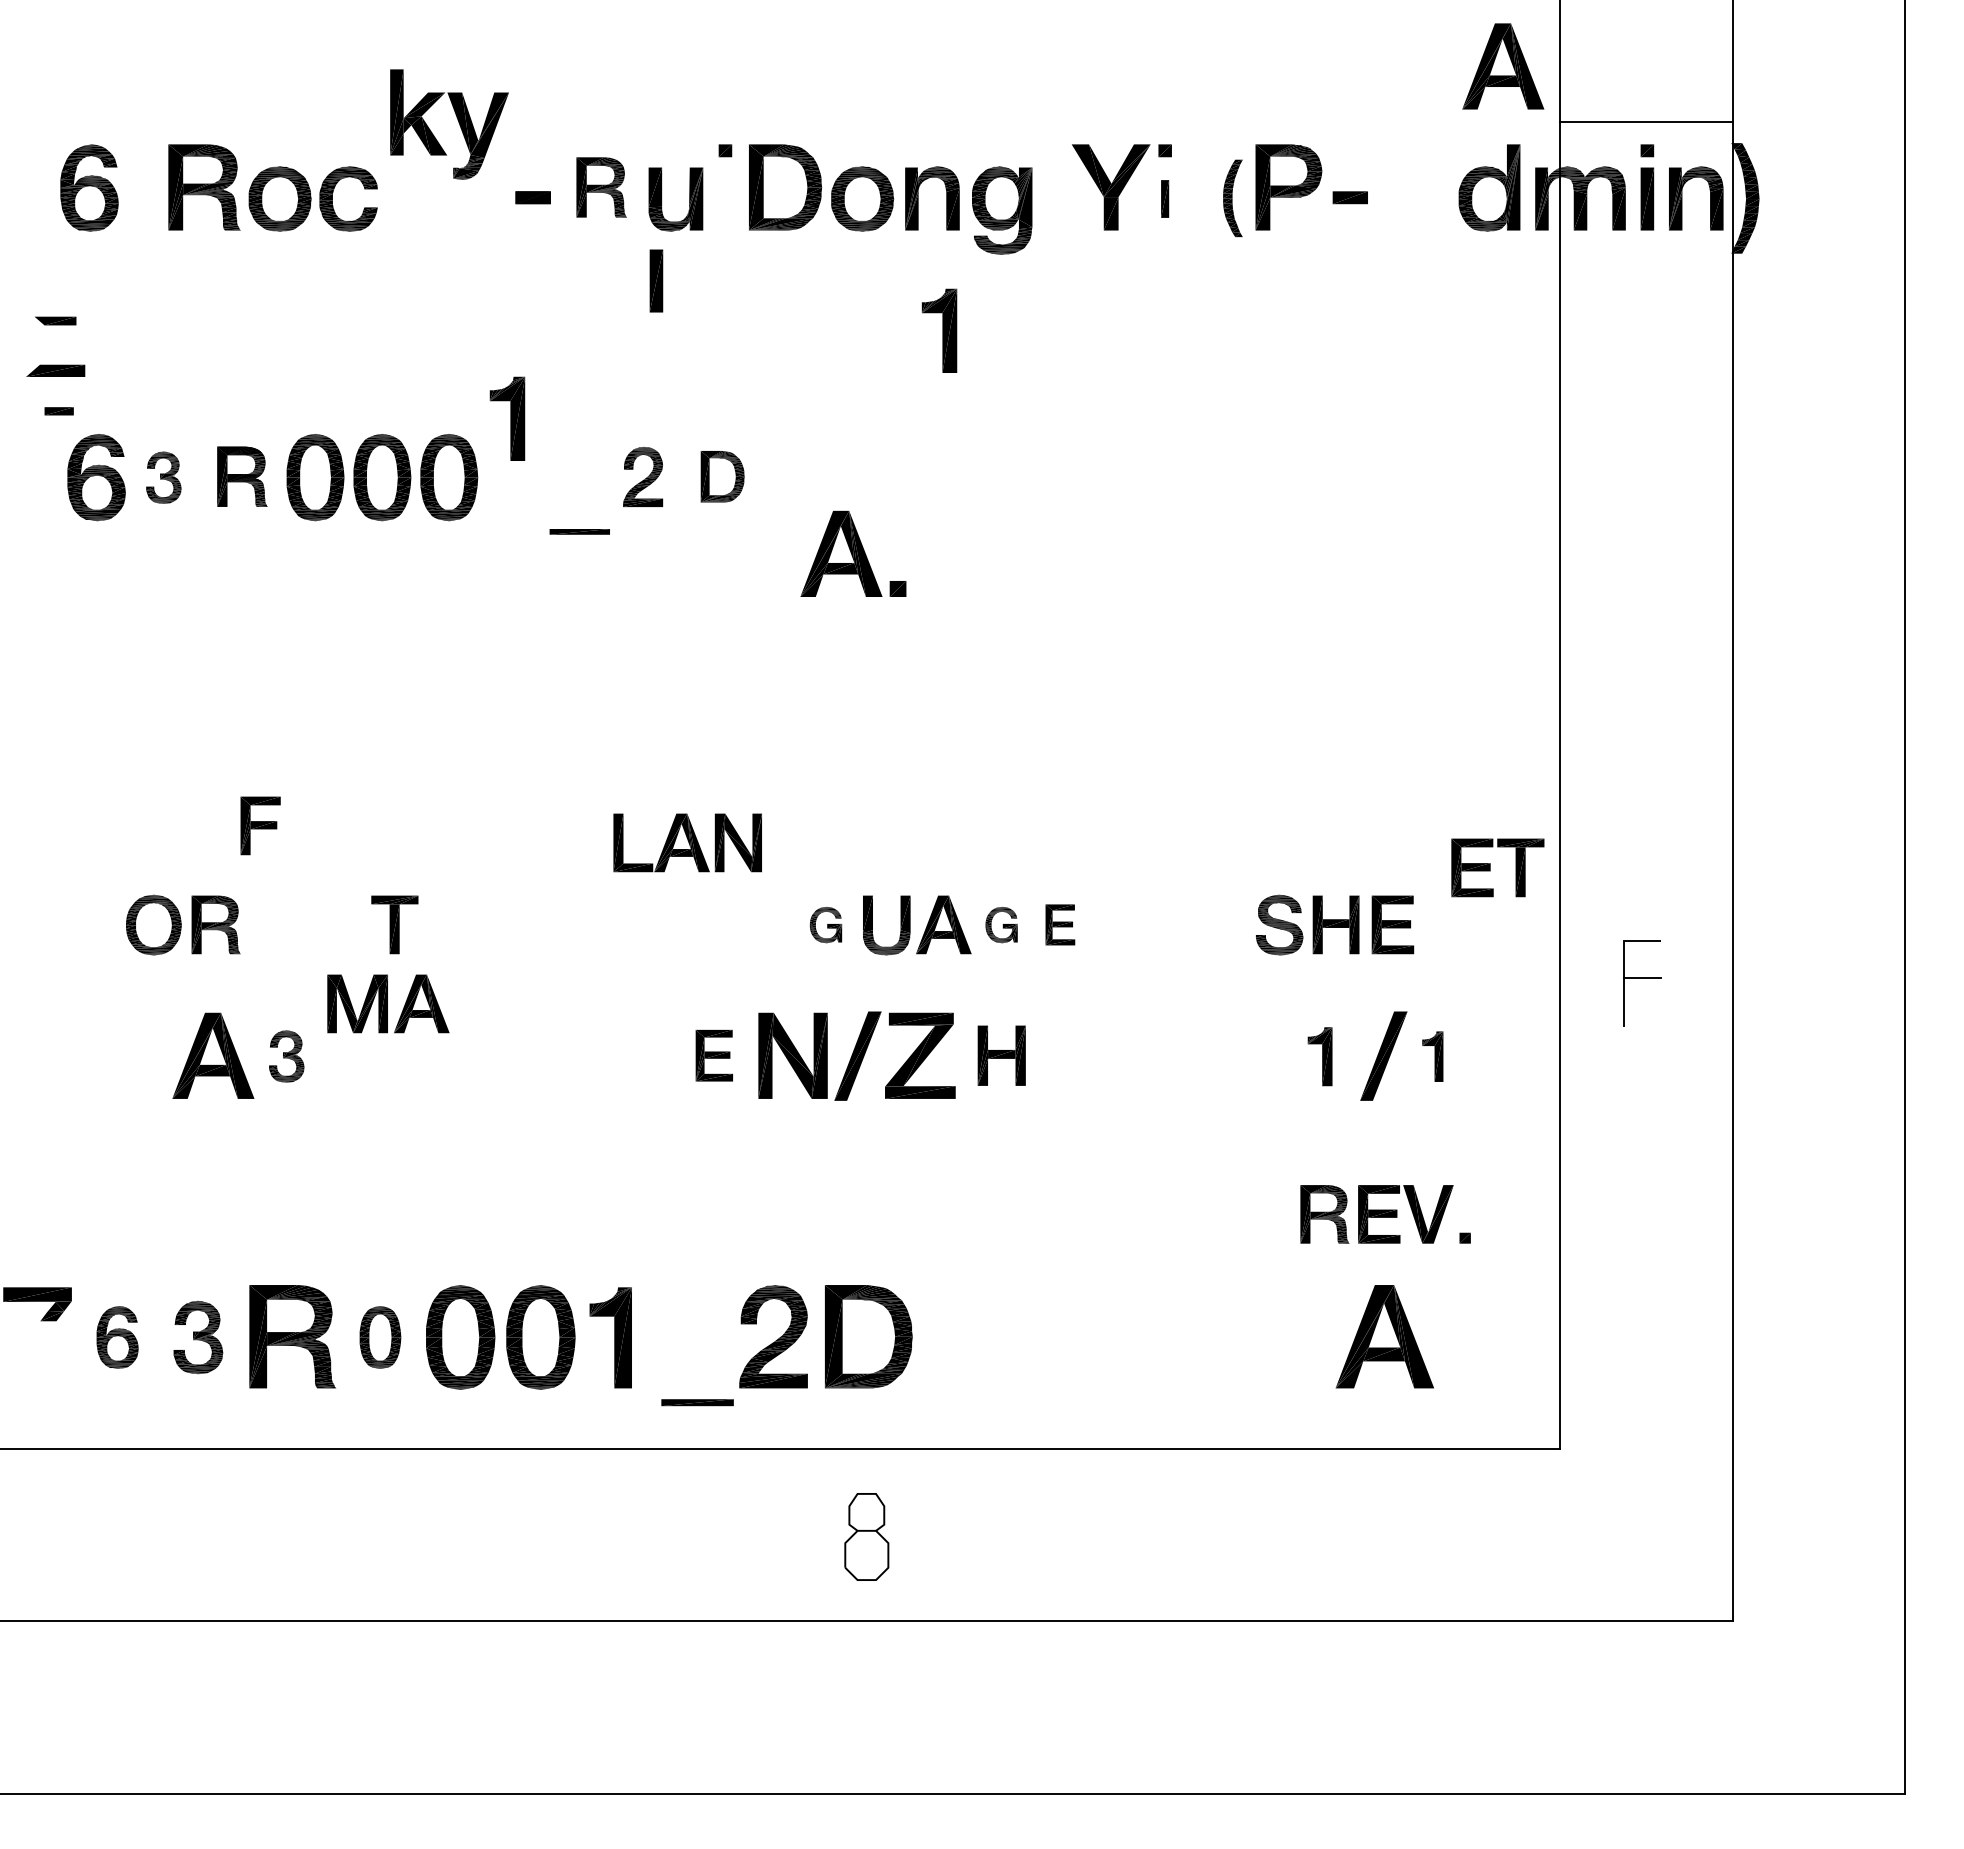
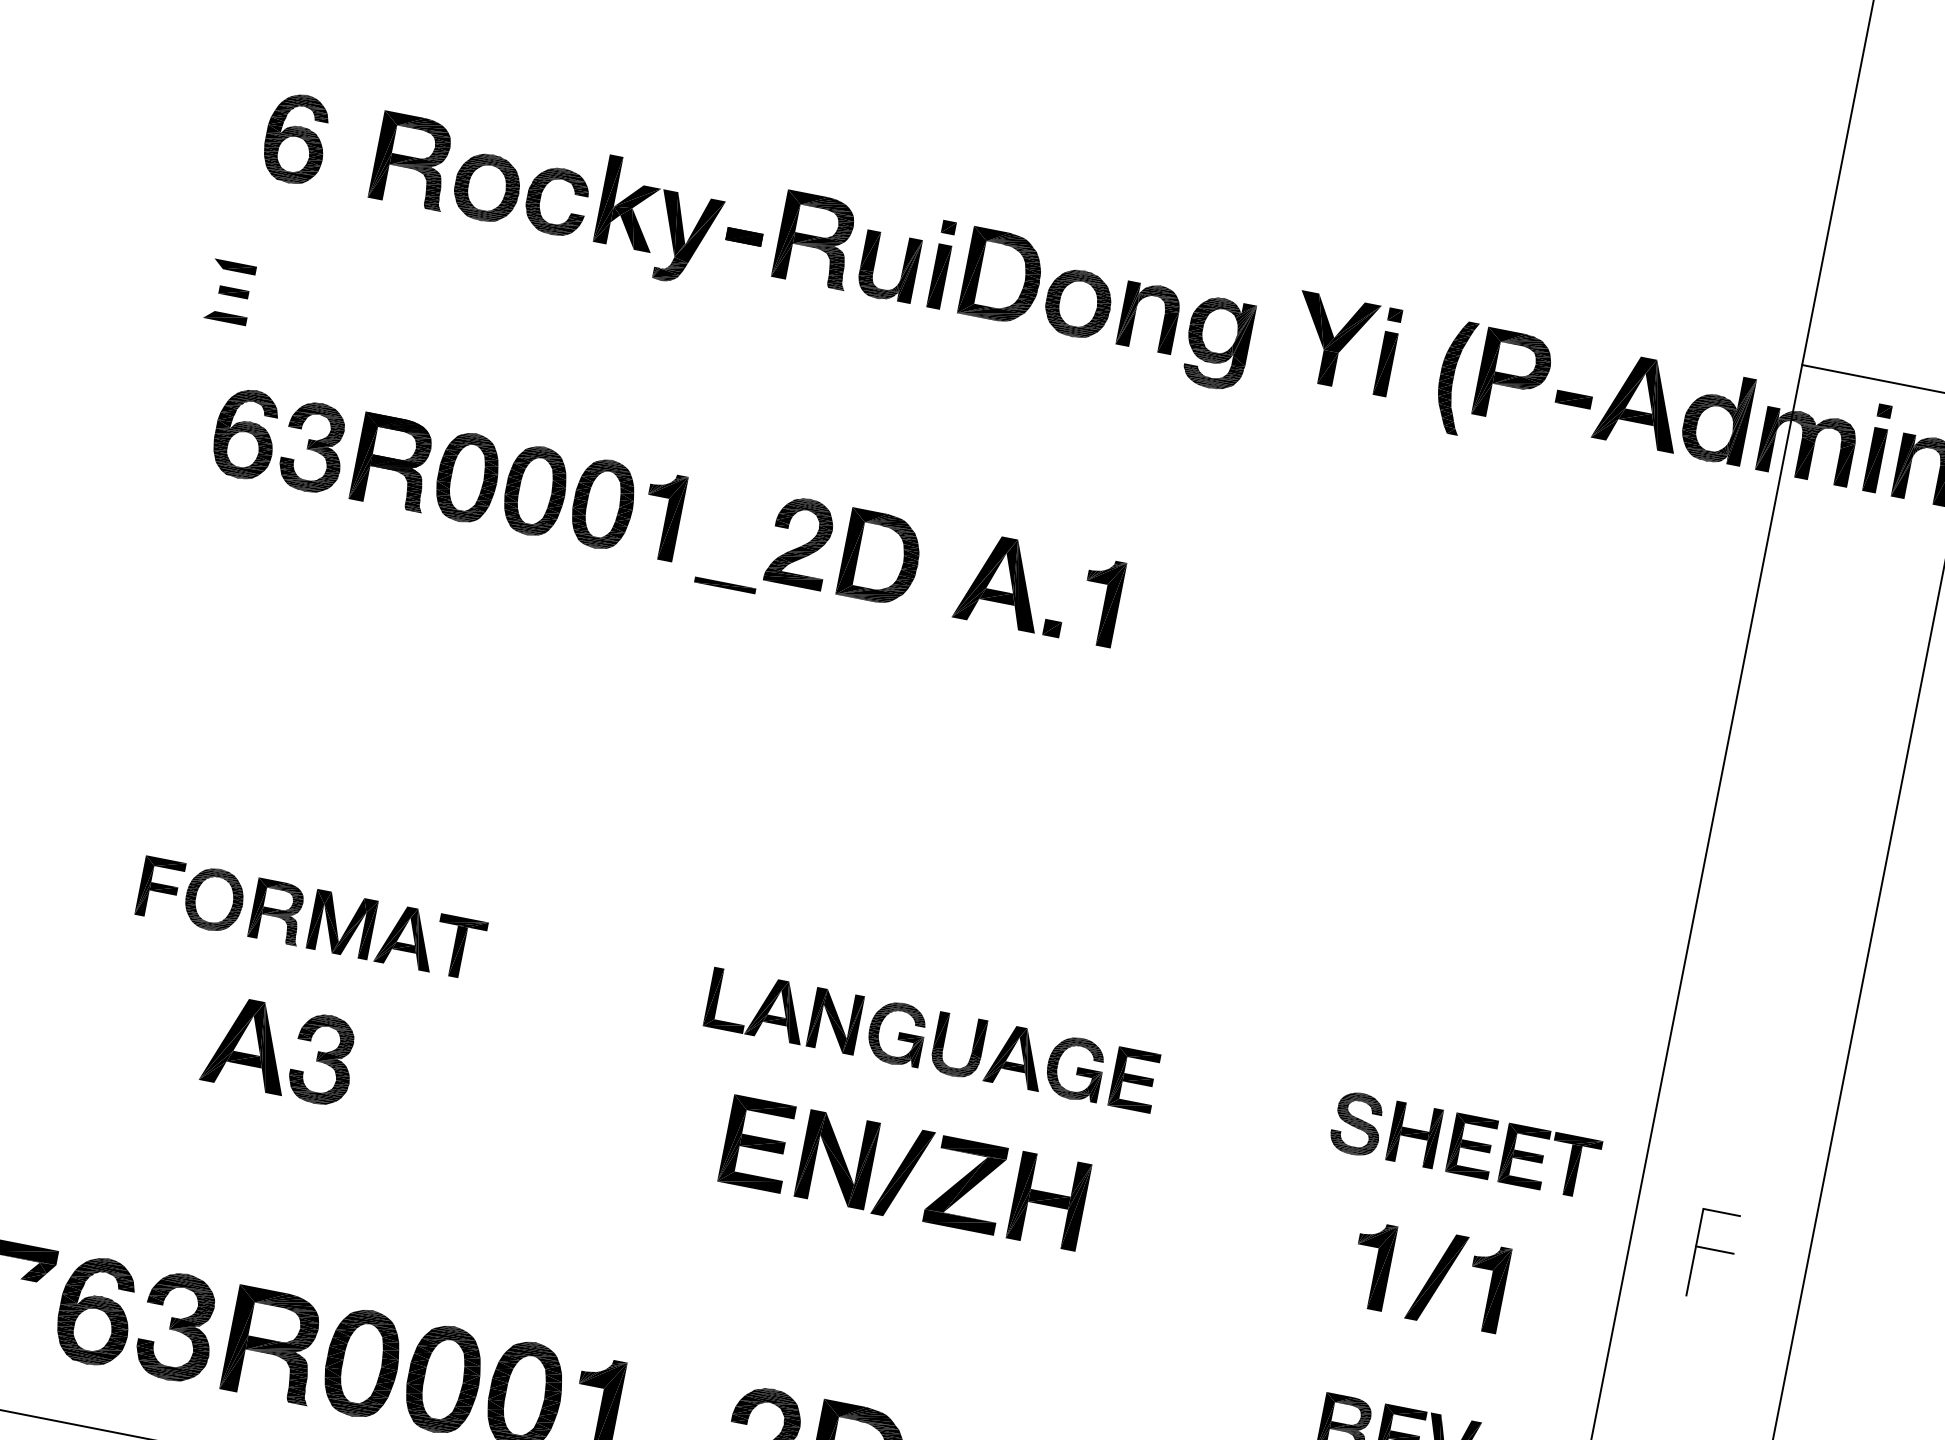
part: (1503, 66) -> (1641, 402), moved
part: (457, 120) -> (668, 219), moved
part: (601, 187) -> (815, 240), size x1.43
part: (1164, 198) -> (1385, 363), size x1.67
part: (1232, 198) -> (1454, 377), size x1.43
part: (656, 280) -> (939, 276), moved
part: (939, 330) -> (1101, 601), moved
part: (55, 370) -> (225, 317), size x0.71
part: (58, 411) -> (233, 292), moved
part: (507, 418) -> (662, 515), moved
part: (242, 476) -> (393, 462), size x1.43
part: (642, 476) -> (799, 541), size x1.43
part: (722, 476) -> (881, 557), size x1.67
part: (163, 477) -> (313, 447), size x1.67
part: (853, 553) -> (1014, 583), moved
part: (260, 825) -> (160, 888), moved
part: (687, 842) -> (783, 1010), moved
part: (1490, 867) -> (1542, 1159), moved
part: (825, 924) -> (896, 1032), size x1.67
part: (1001, 924) -> (1075, 1067), size x1.67
part: (1060, 924) -> (1134, 1079), size x1.43
part: (388, 1003) -> (373, 930), moved
part: (714, 1055) -> (757, 1143), size x1.67
part: (1001, 1055) -> (1048, 1200), size x1.43
part: (286, 1056) -> (322, 1059), size x1.67
part: (1319, 1056) -> (1371, 1265), size x1.43
part: (1432, 1056) -> (1486, 1287), size x1.67
part: (117, 1337) -> (95, 1311), size x1.67
part: (198, 1337) -> (177, 1327), size x1.43
part: (380, 1337) -> (362, 1363), size x1.67

